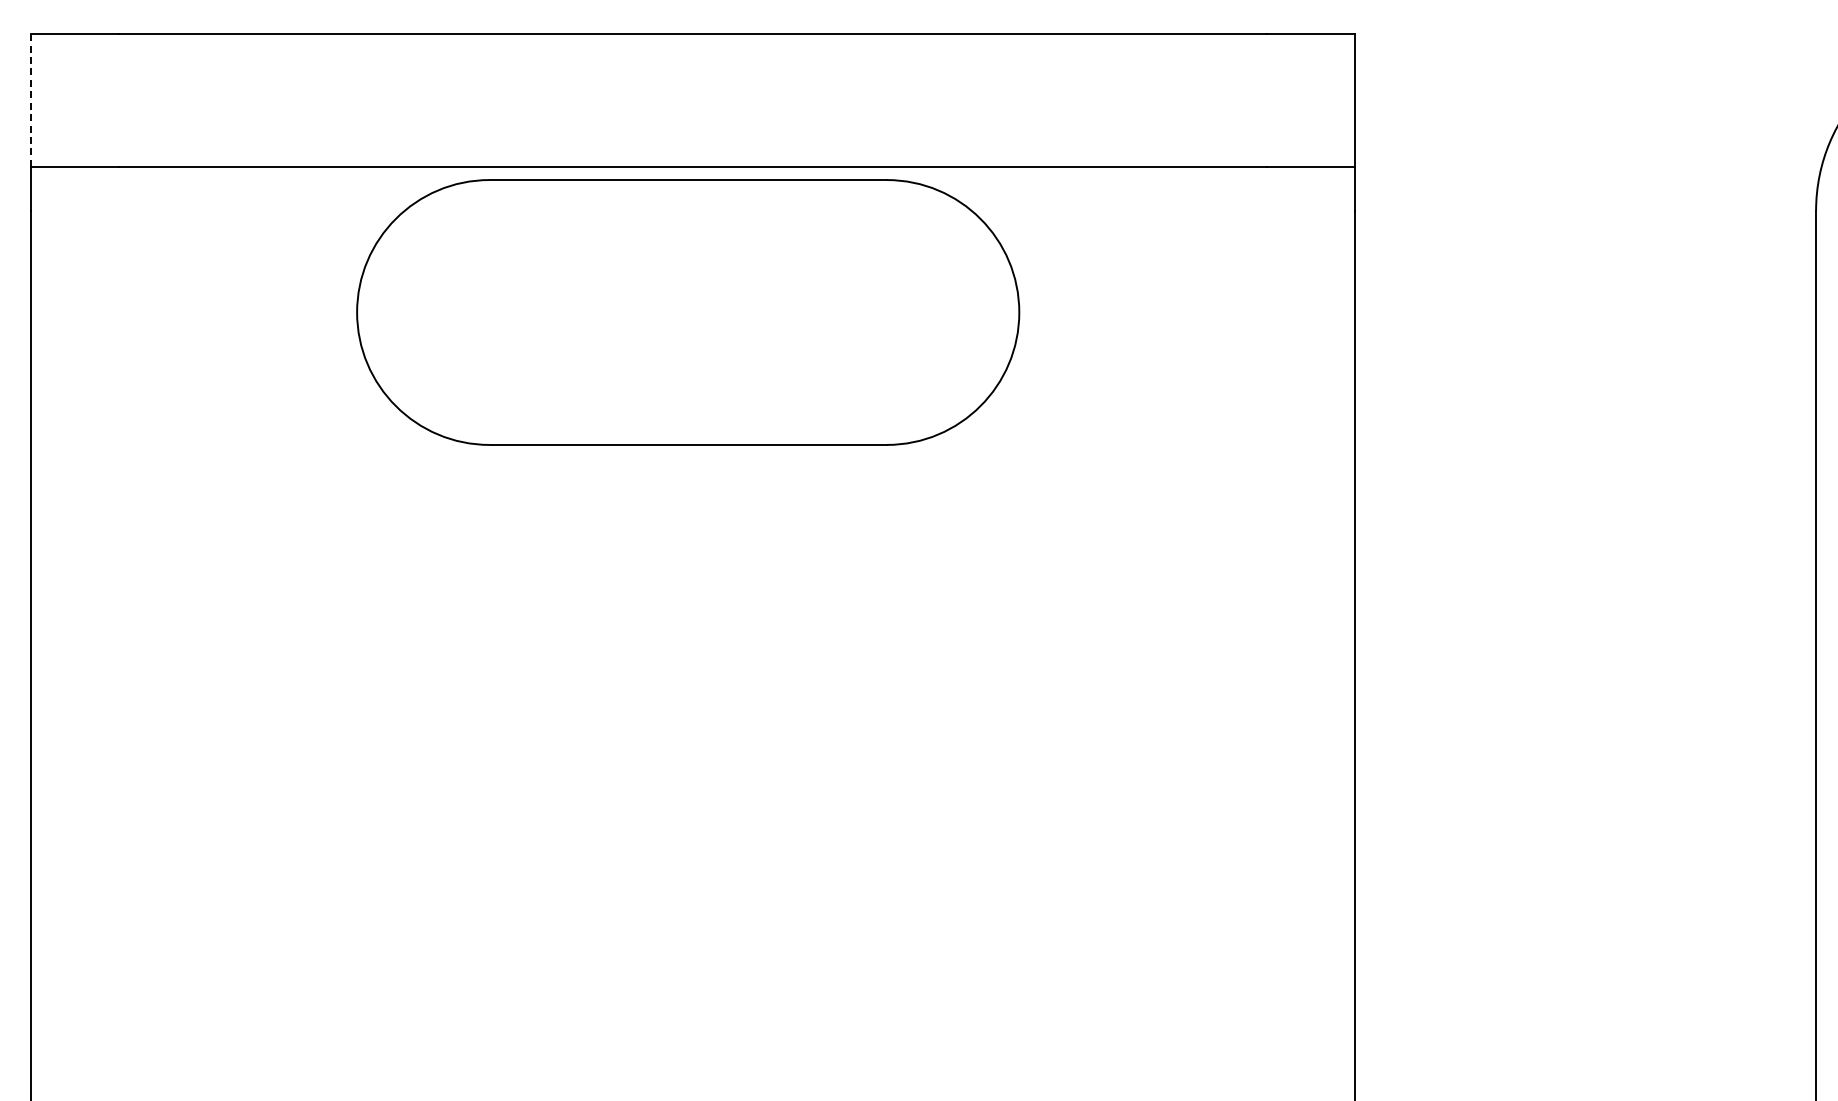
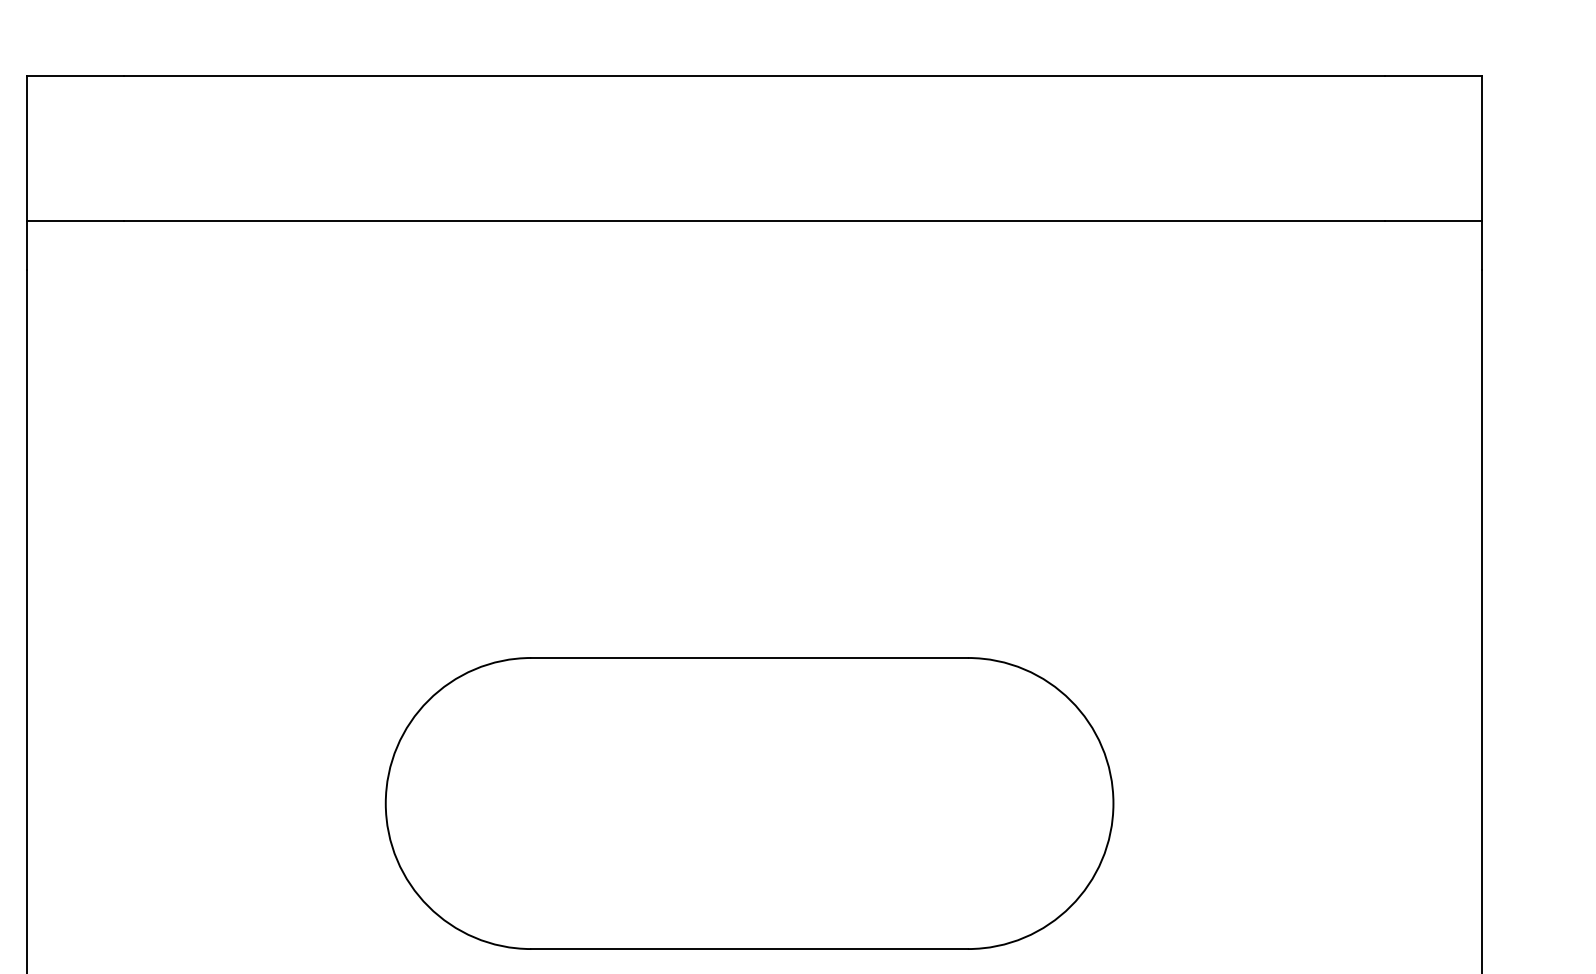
line: (30, 100) -> (26, 148), dashed -> solid
part: (688, 312) -> (749, 803), moved

